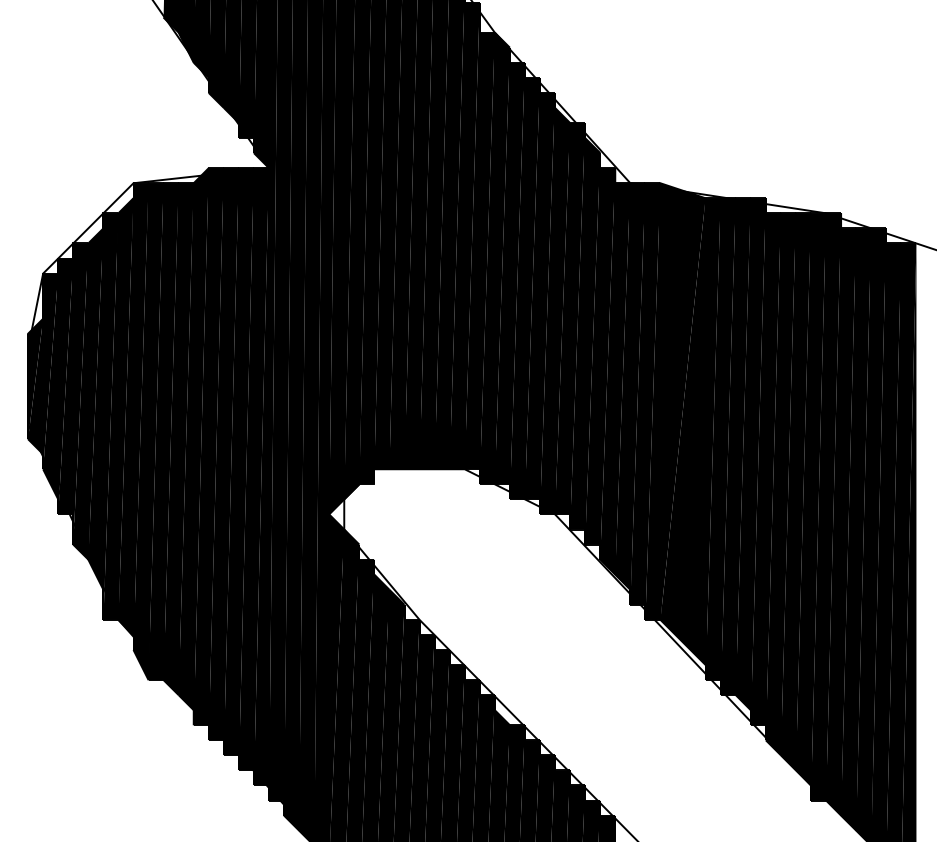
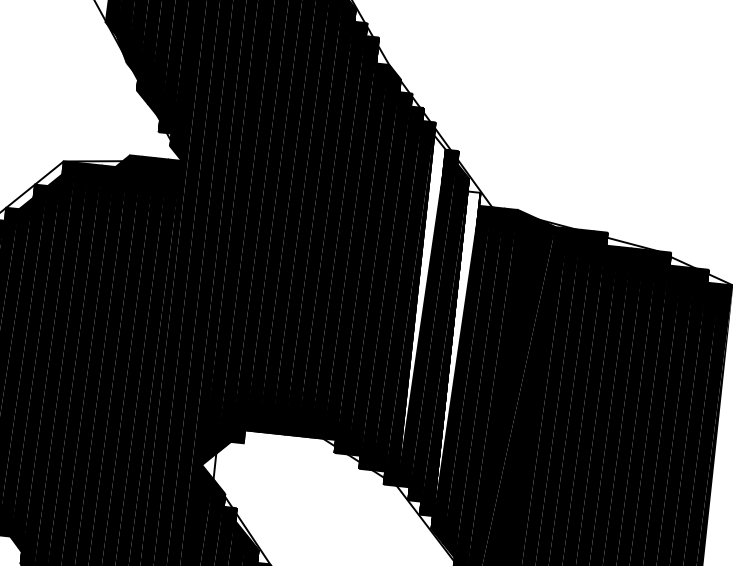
fill: (562, 310) -> (421, 310), removed
fill: (607, 363) -> (455, 360), removed

